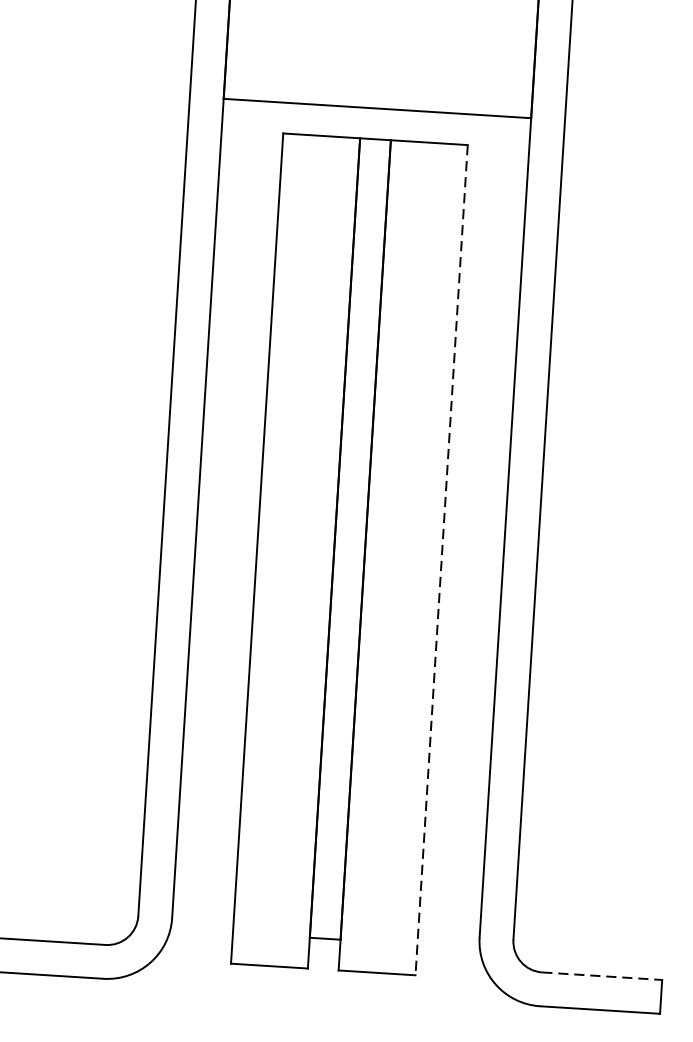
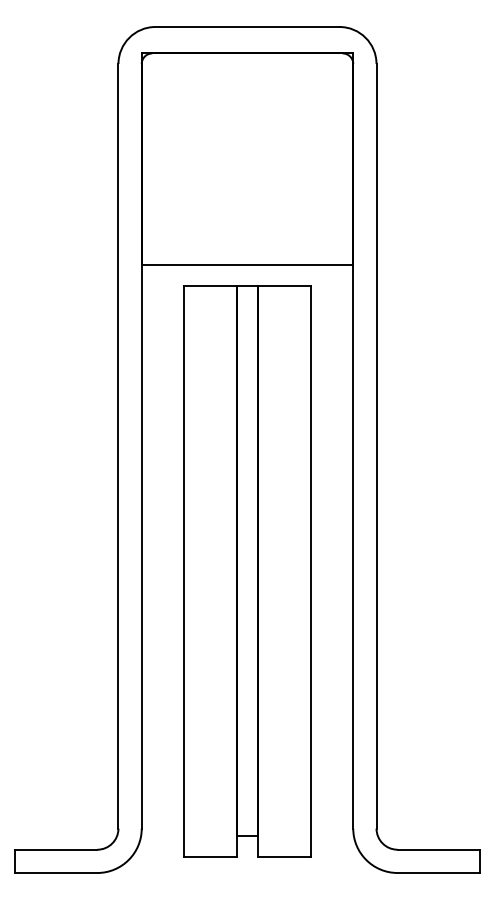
line: (440, 559) -> (310, 571), dashed -> solid
line: (603, 975) -> (439, 849), dashed -> solid

